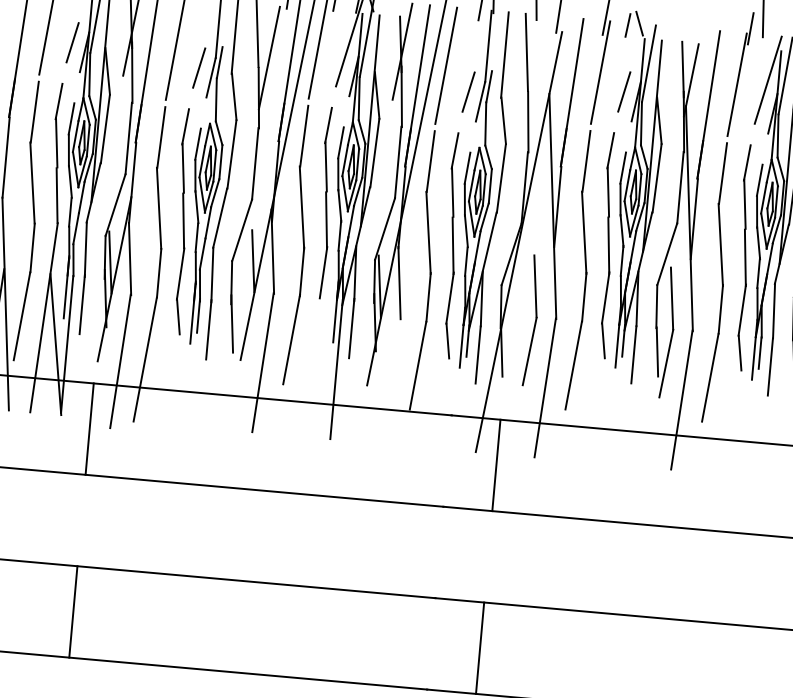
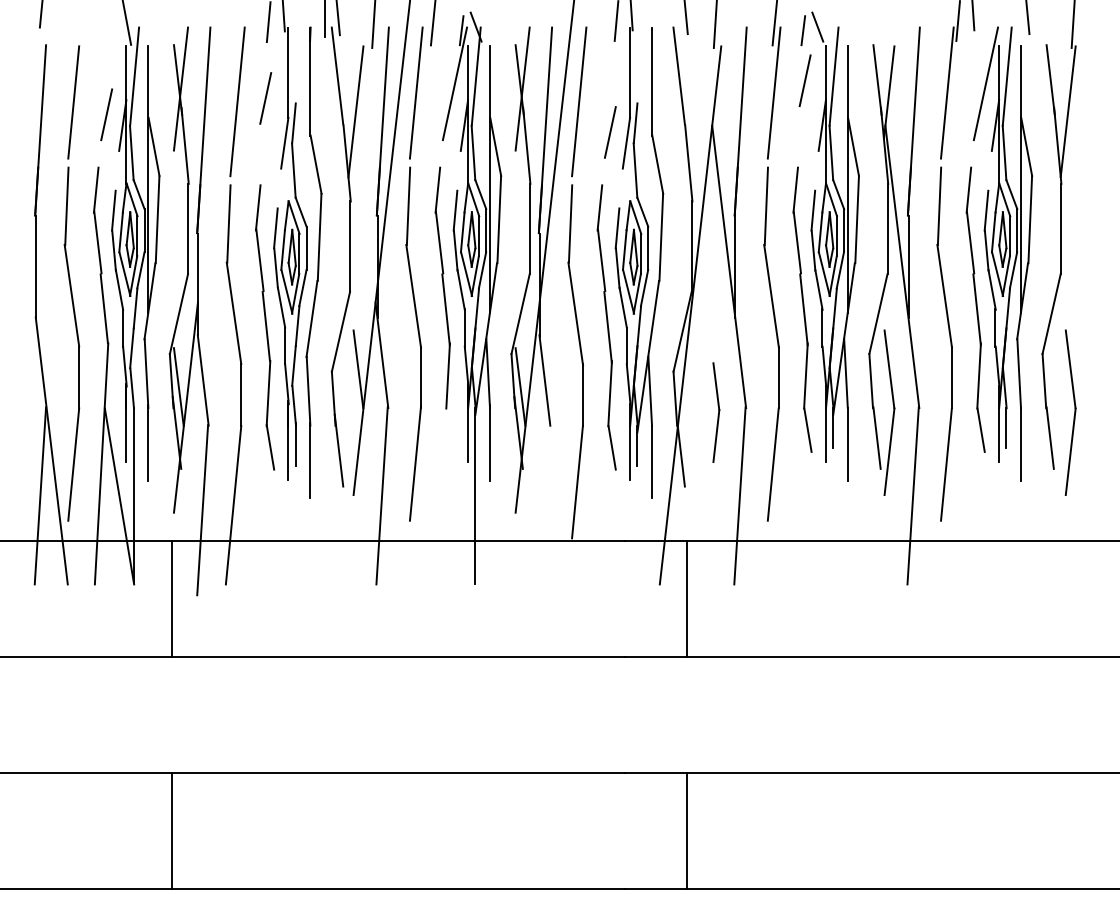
line: (198, 68) -> (265, 98), moved
line: (623, 91) -> (804, 80), moved
part: (532, 320) -> (716, 412), size x0.6

